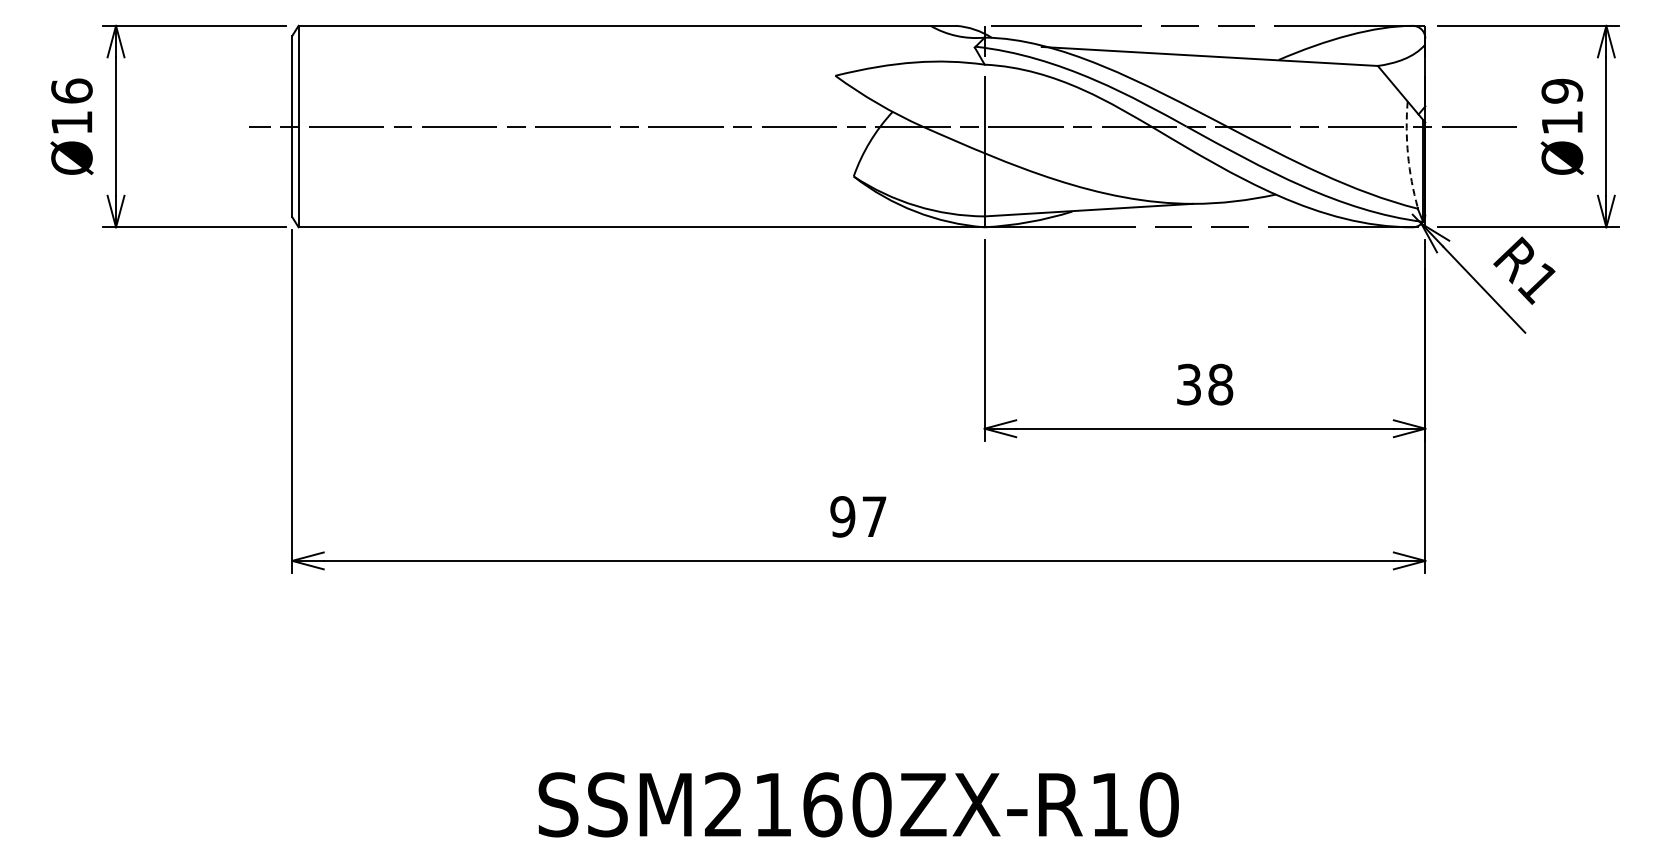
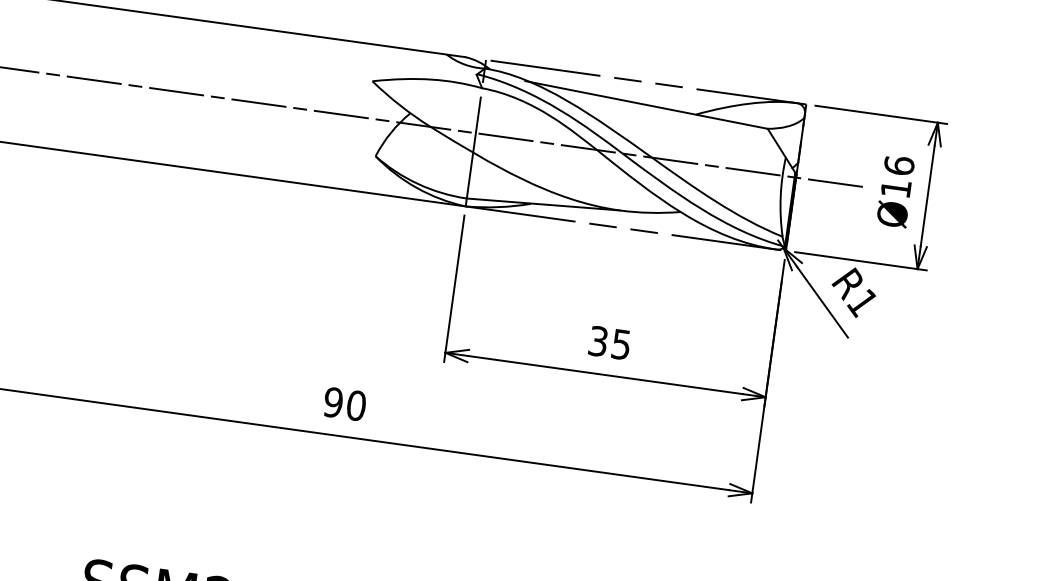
text: (1562, 90) -> (899, 165), Ø19 -> Ø16
arc: (1408, 155) -> (780, 196), dashed -> solid
text: (1220, 384) -> (621, 344), 38 -> 35
text: (874, 516) -> (356, 405), 97 -> 90

